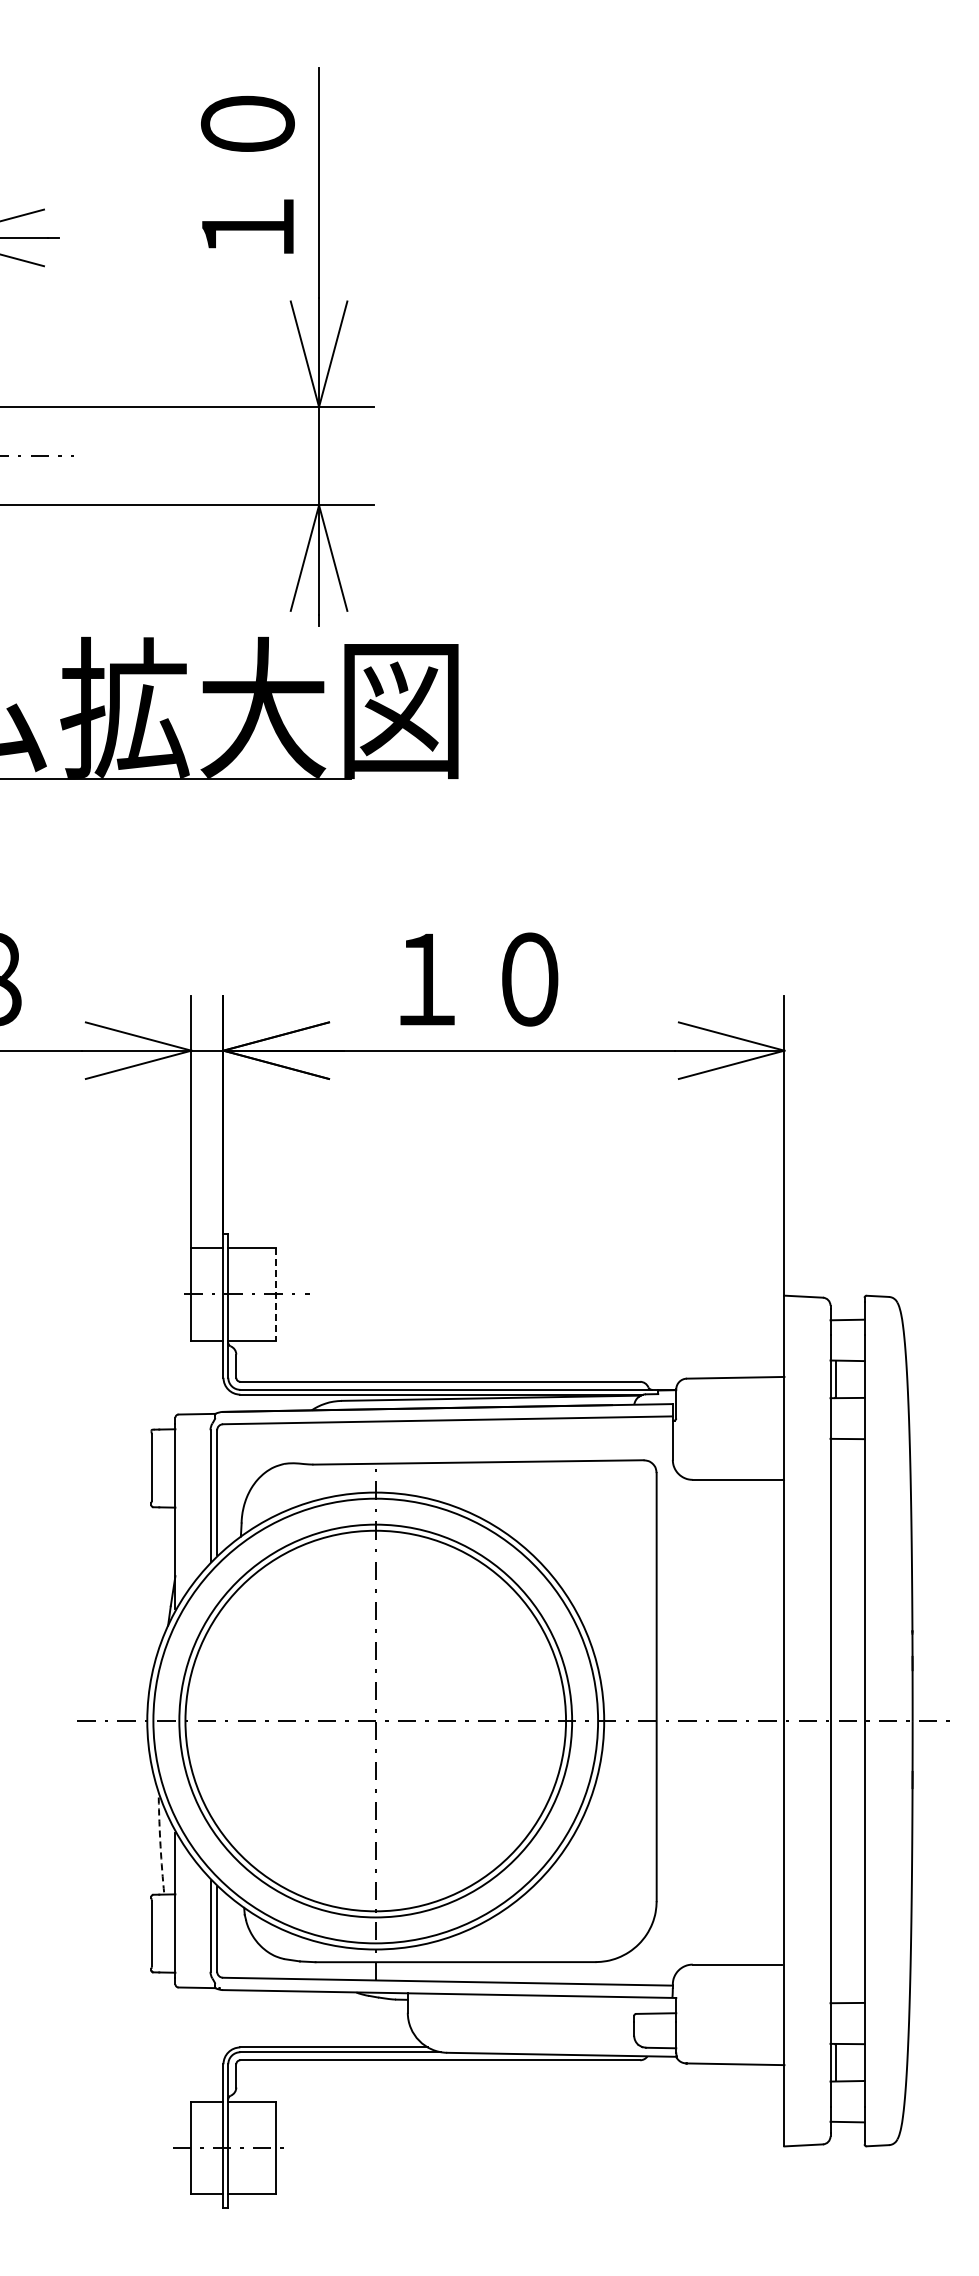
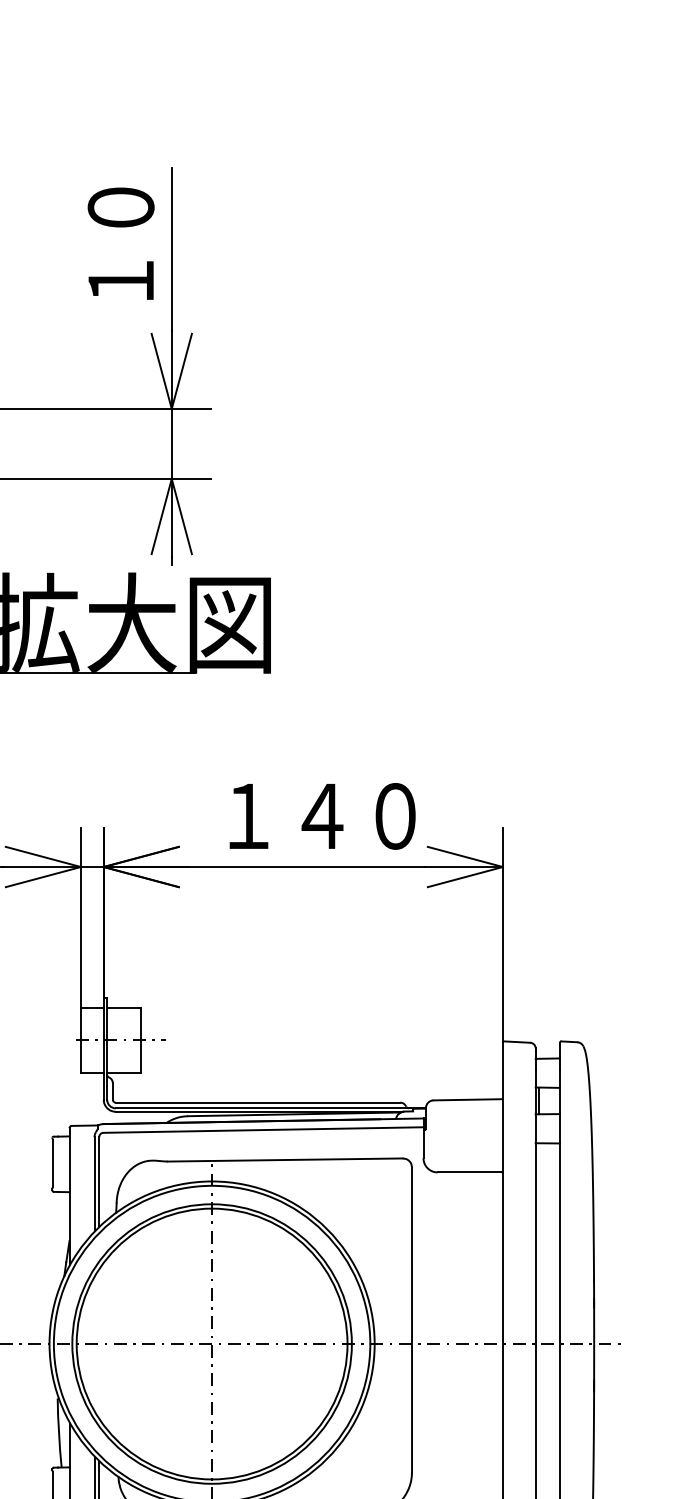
text: (581, 979) -> (358, 816), １０ -> １４０
line: (276, 1294) -> (141, 1040), dashed -> solid
arc: (160, 1846) -> (58, 1433), dashed -> solid

